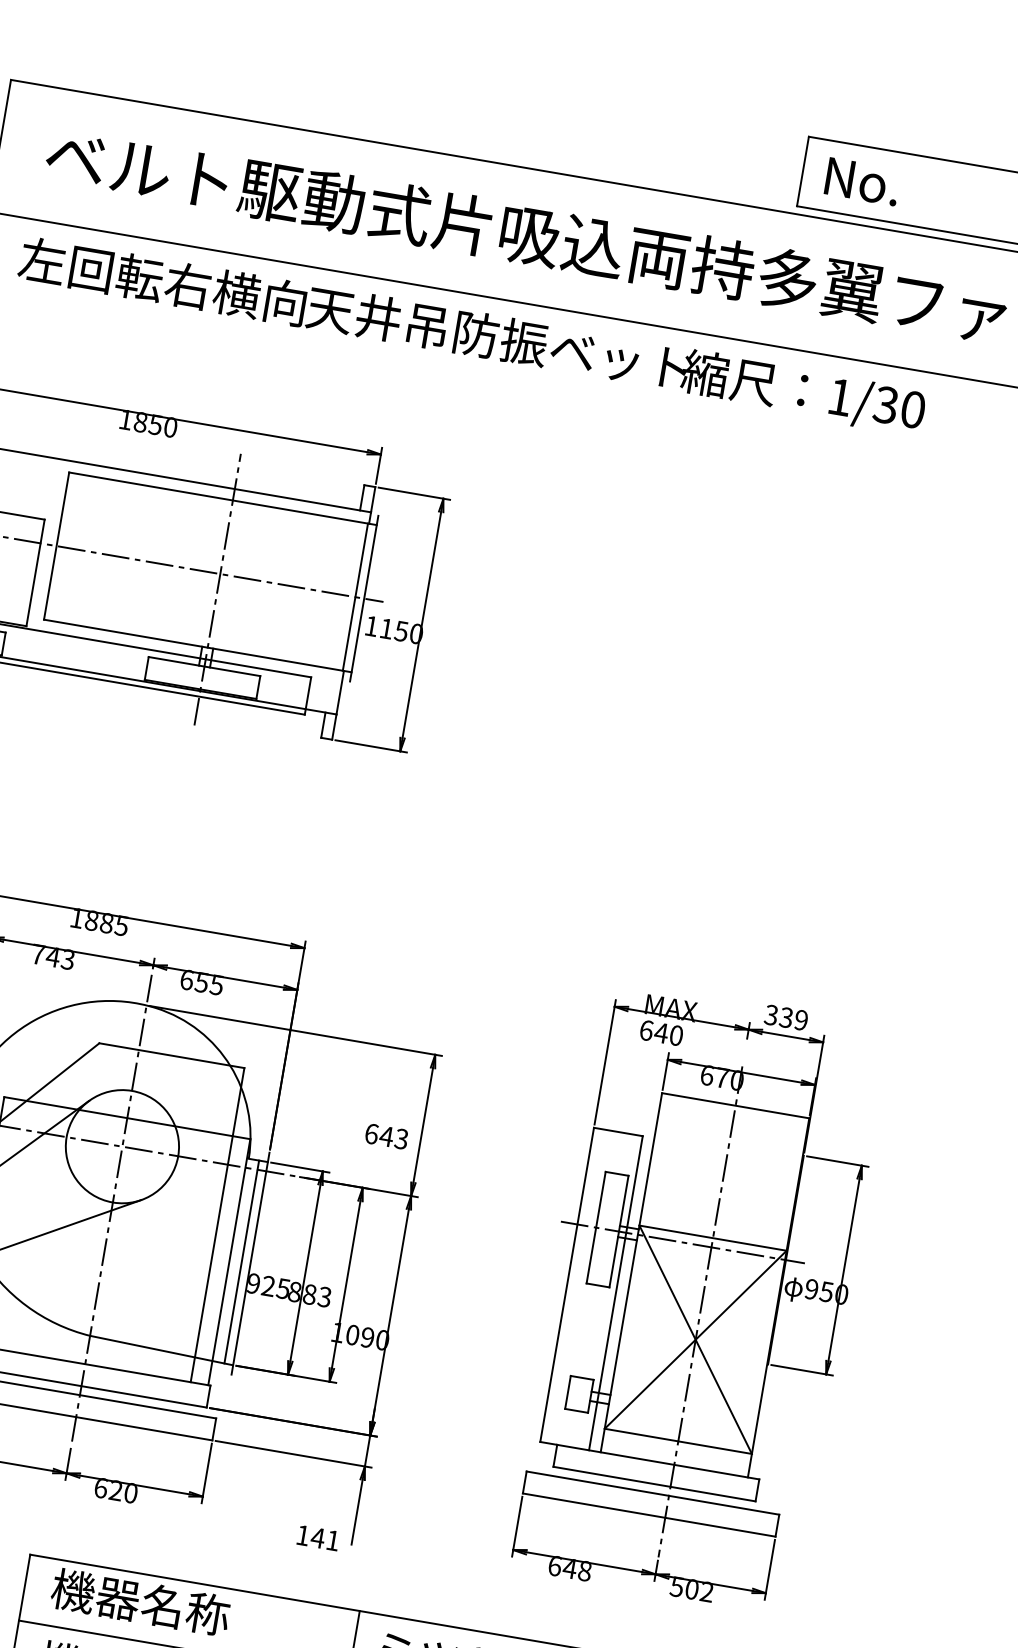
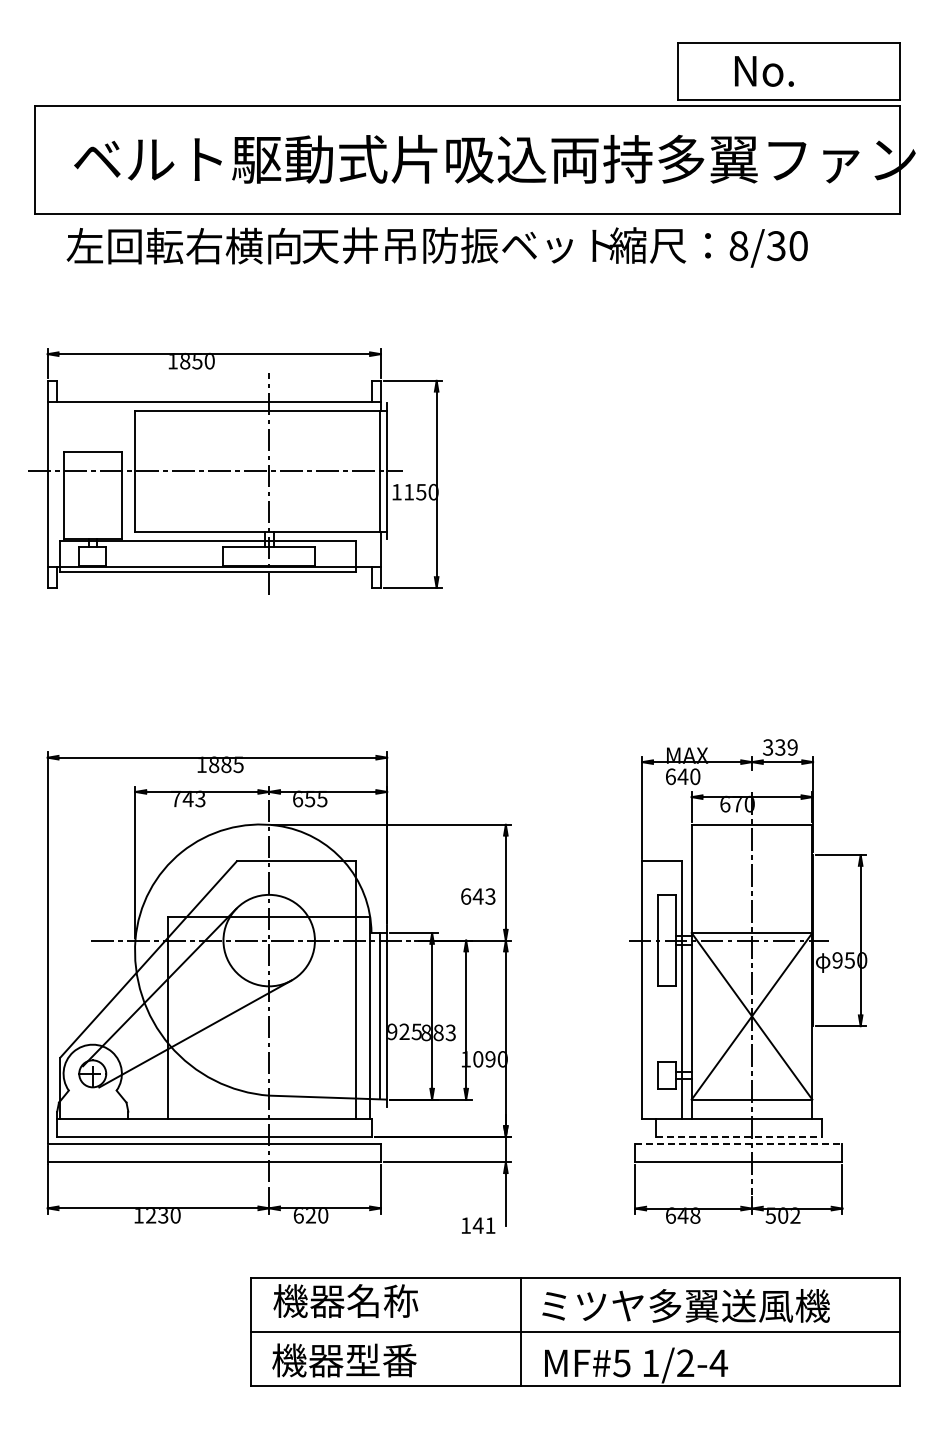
text: (862, 181) -> (764, 71), moved
text: (839, 397) -> (738, 246), 1/30 -> 8/30
line: (654, 1483) -> (738, 1136), solid -> dashed
line: (652, 1493) -> (738, 1144), solid -> dashed

